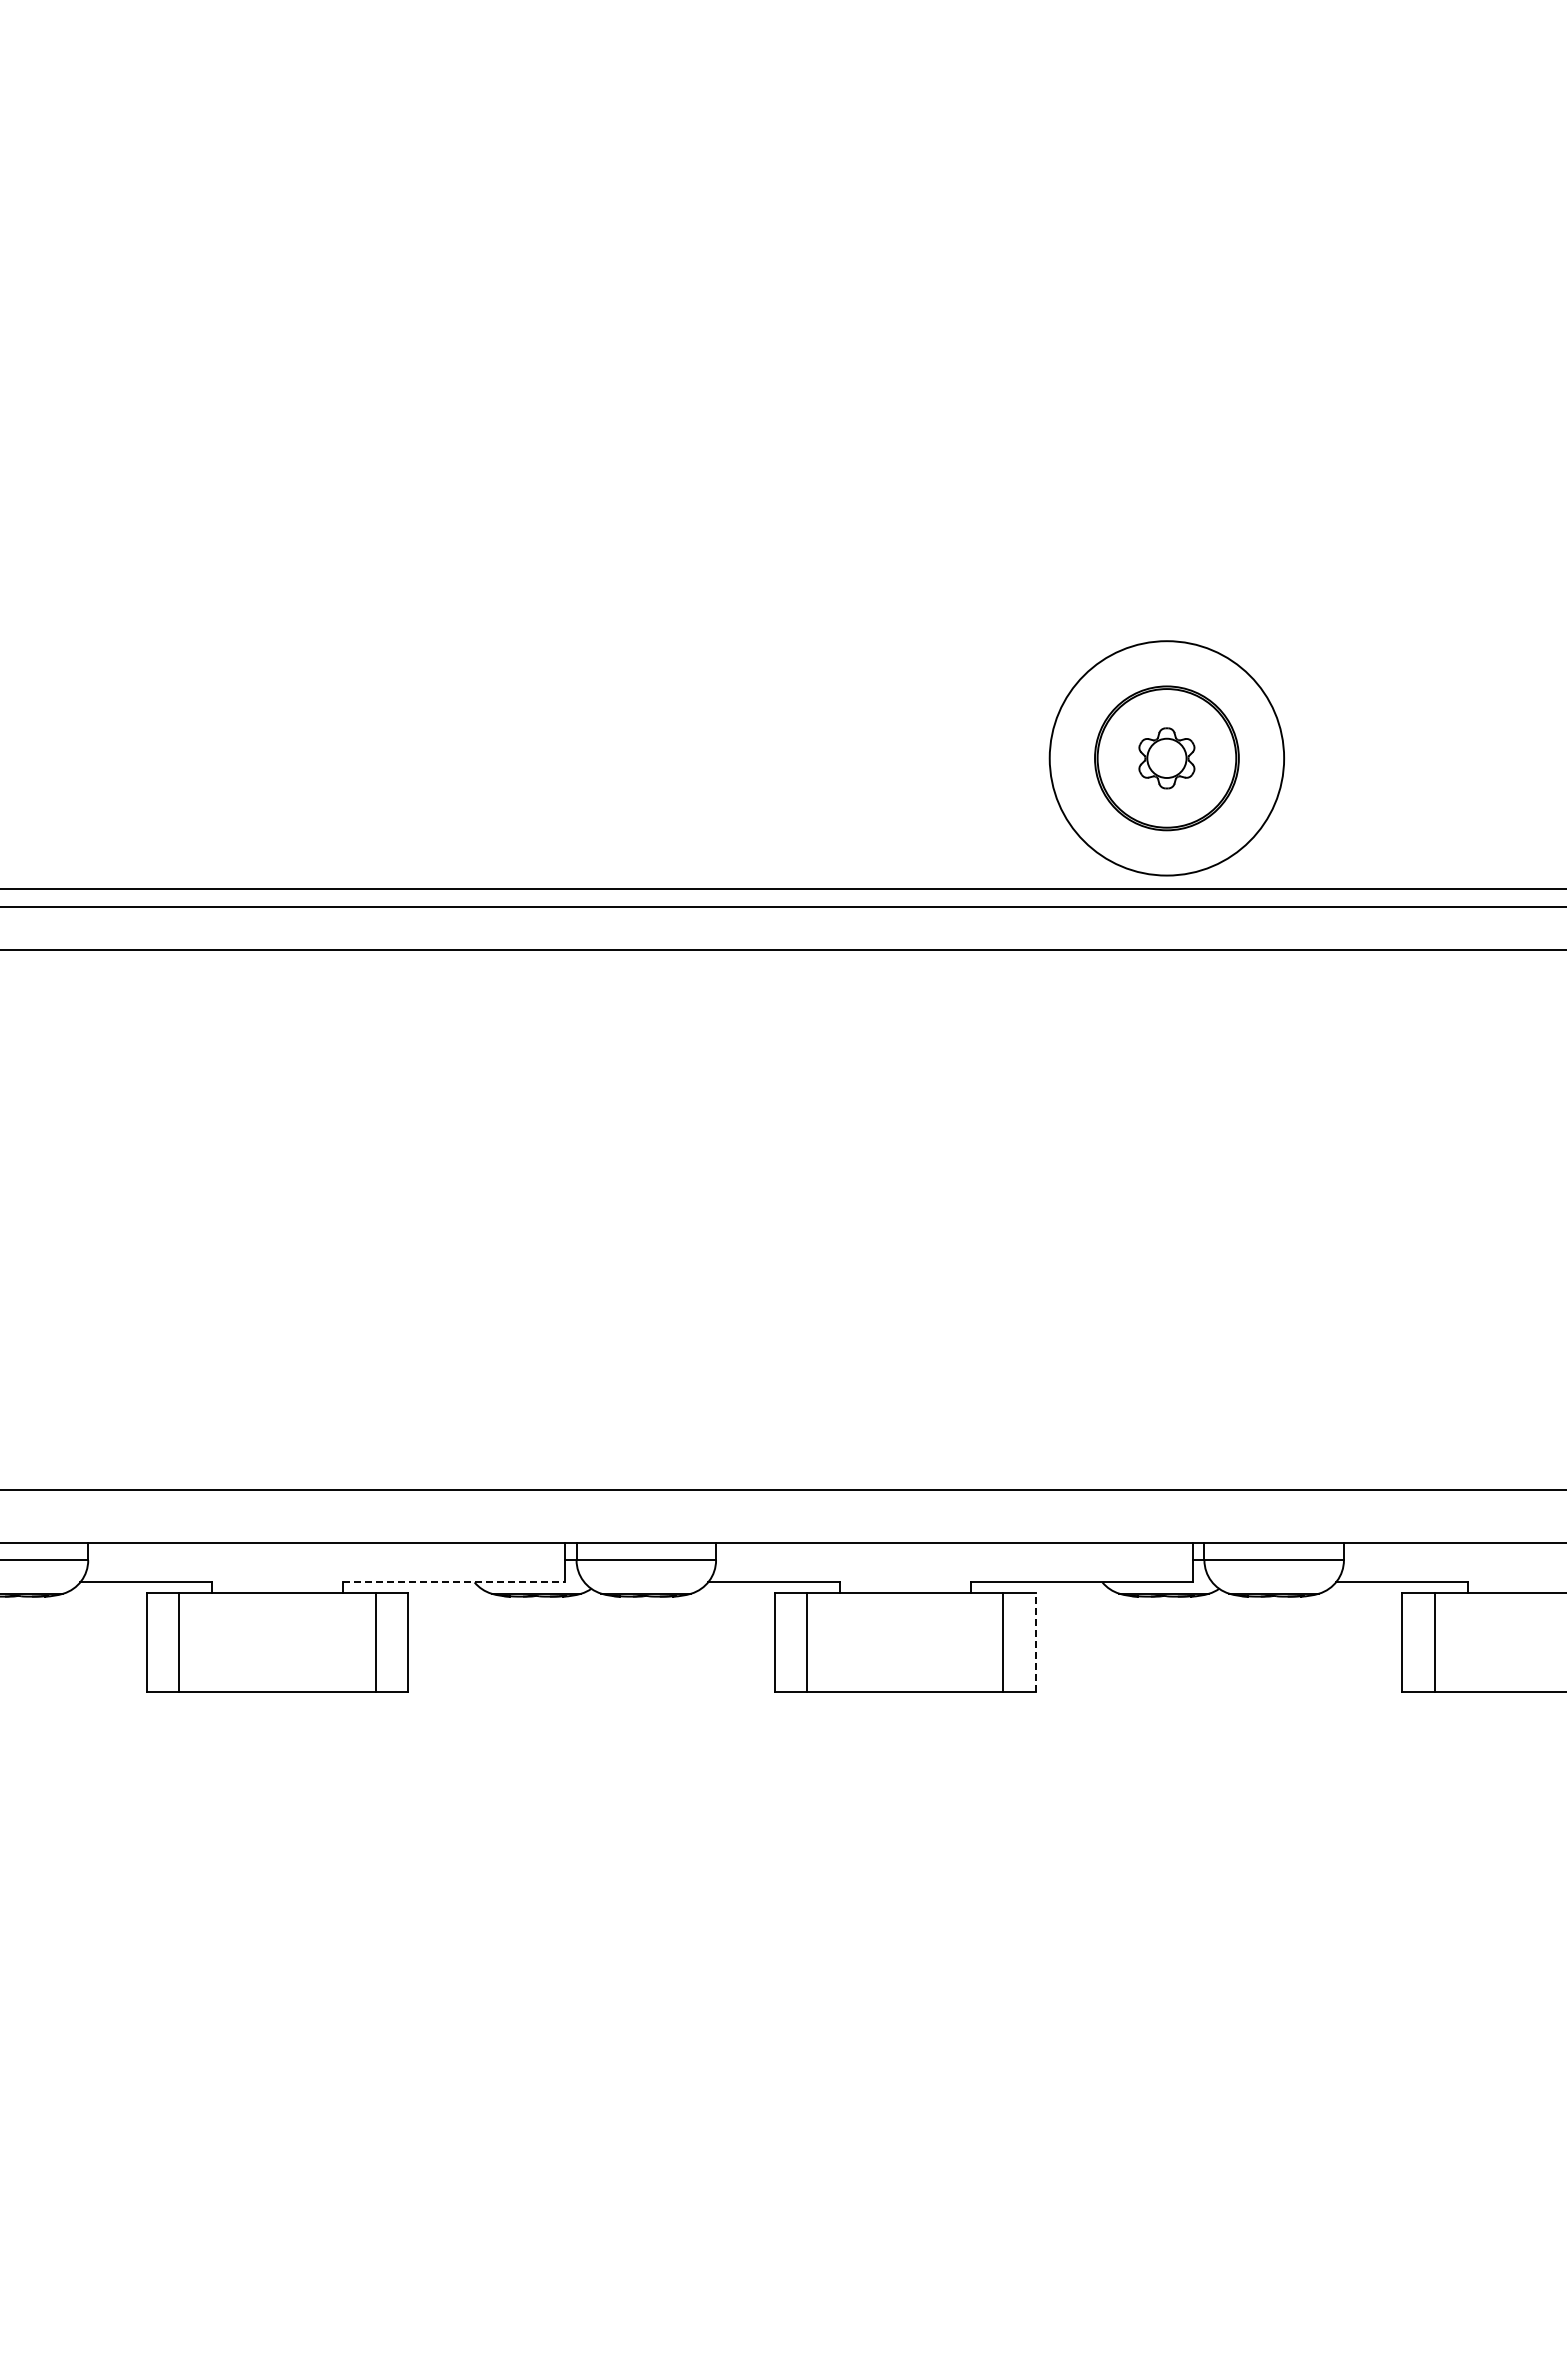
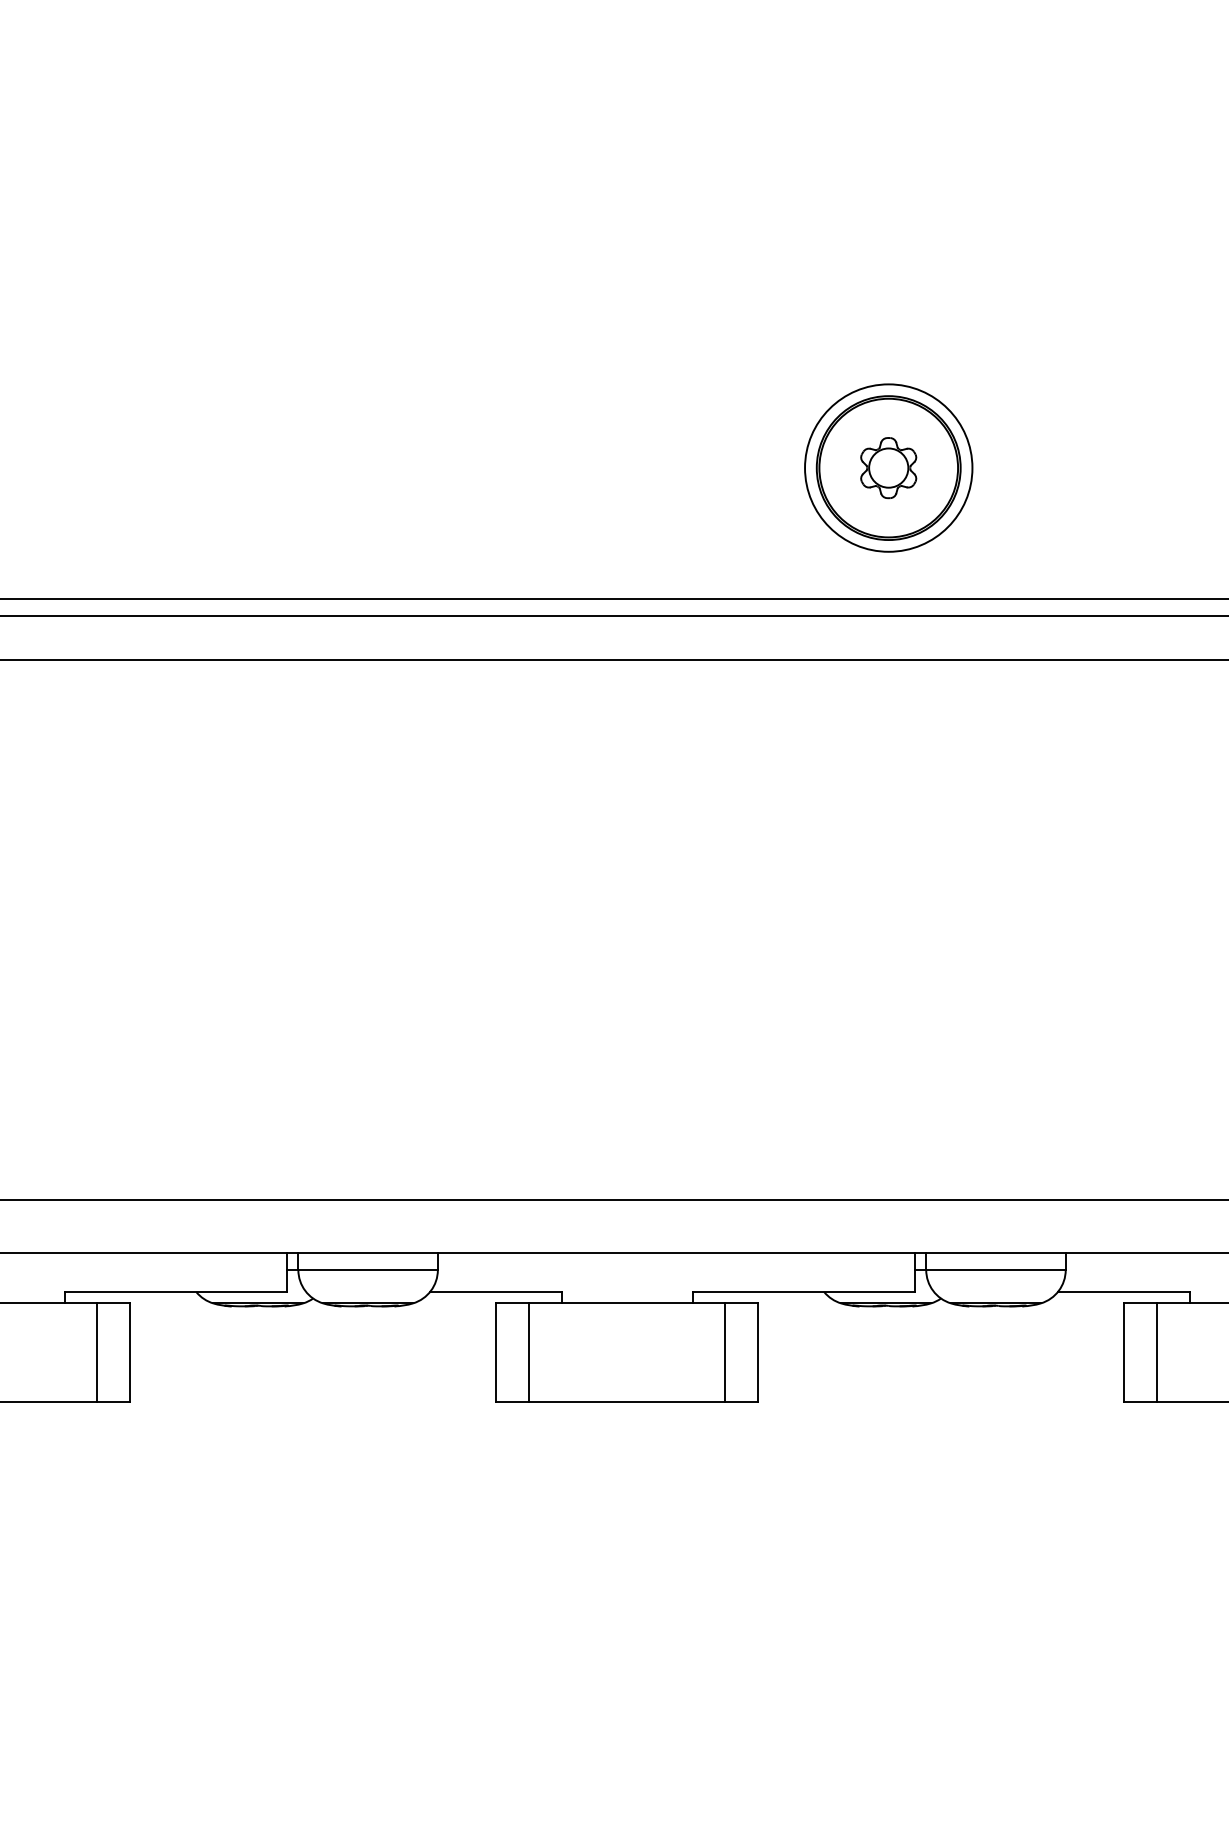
circle: (1166, 758) -> (888, 468), size x0.71
line: (454, 1582) -> (176, 1292), dashed -> solid
line: (1036, 1642) -> (758, 1352), dashed -> solid

